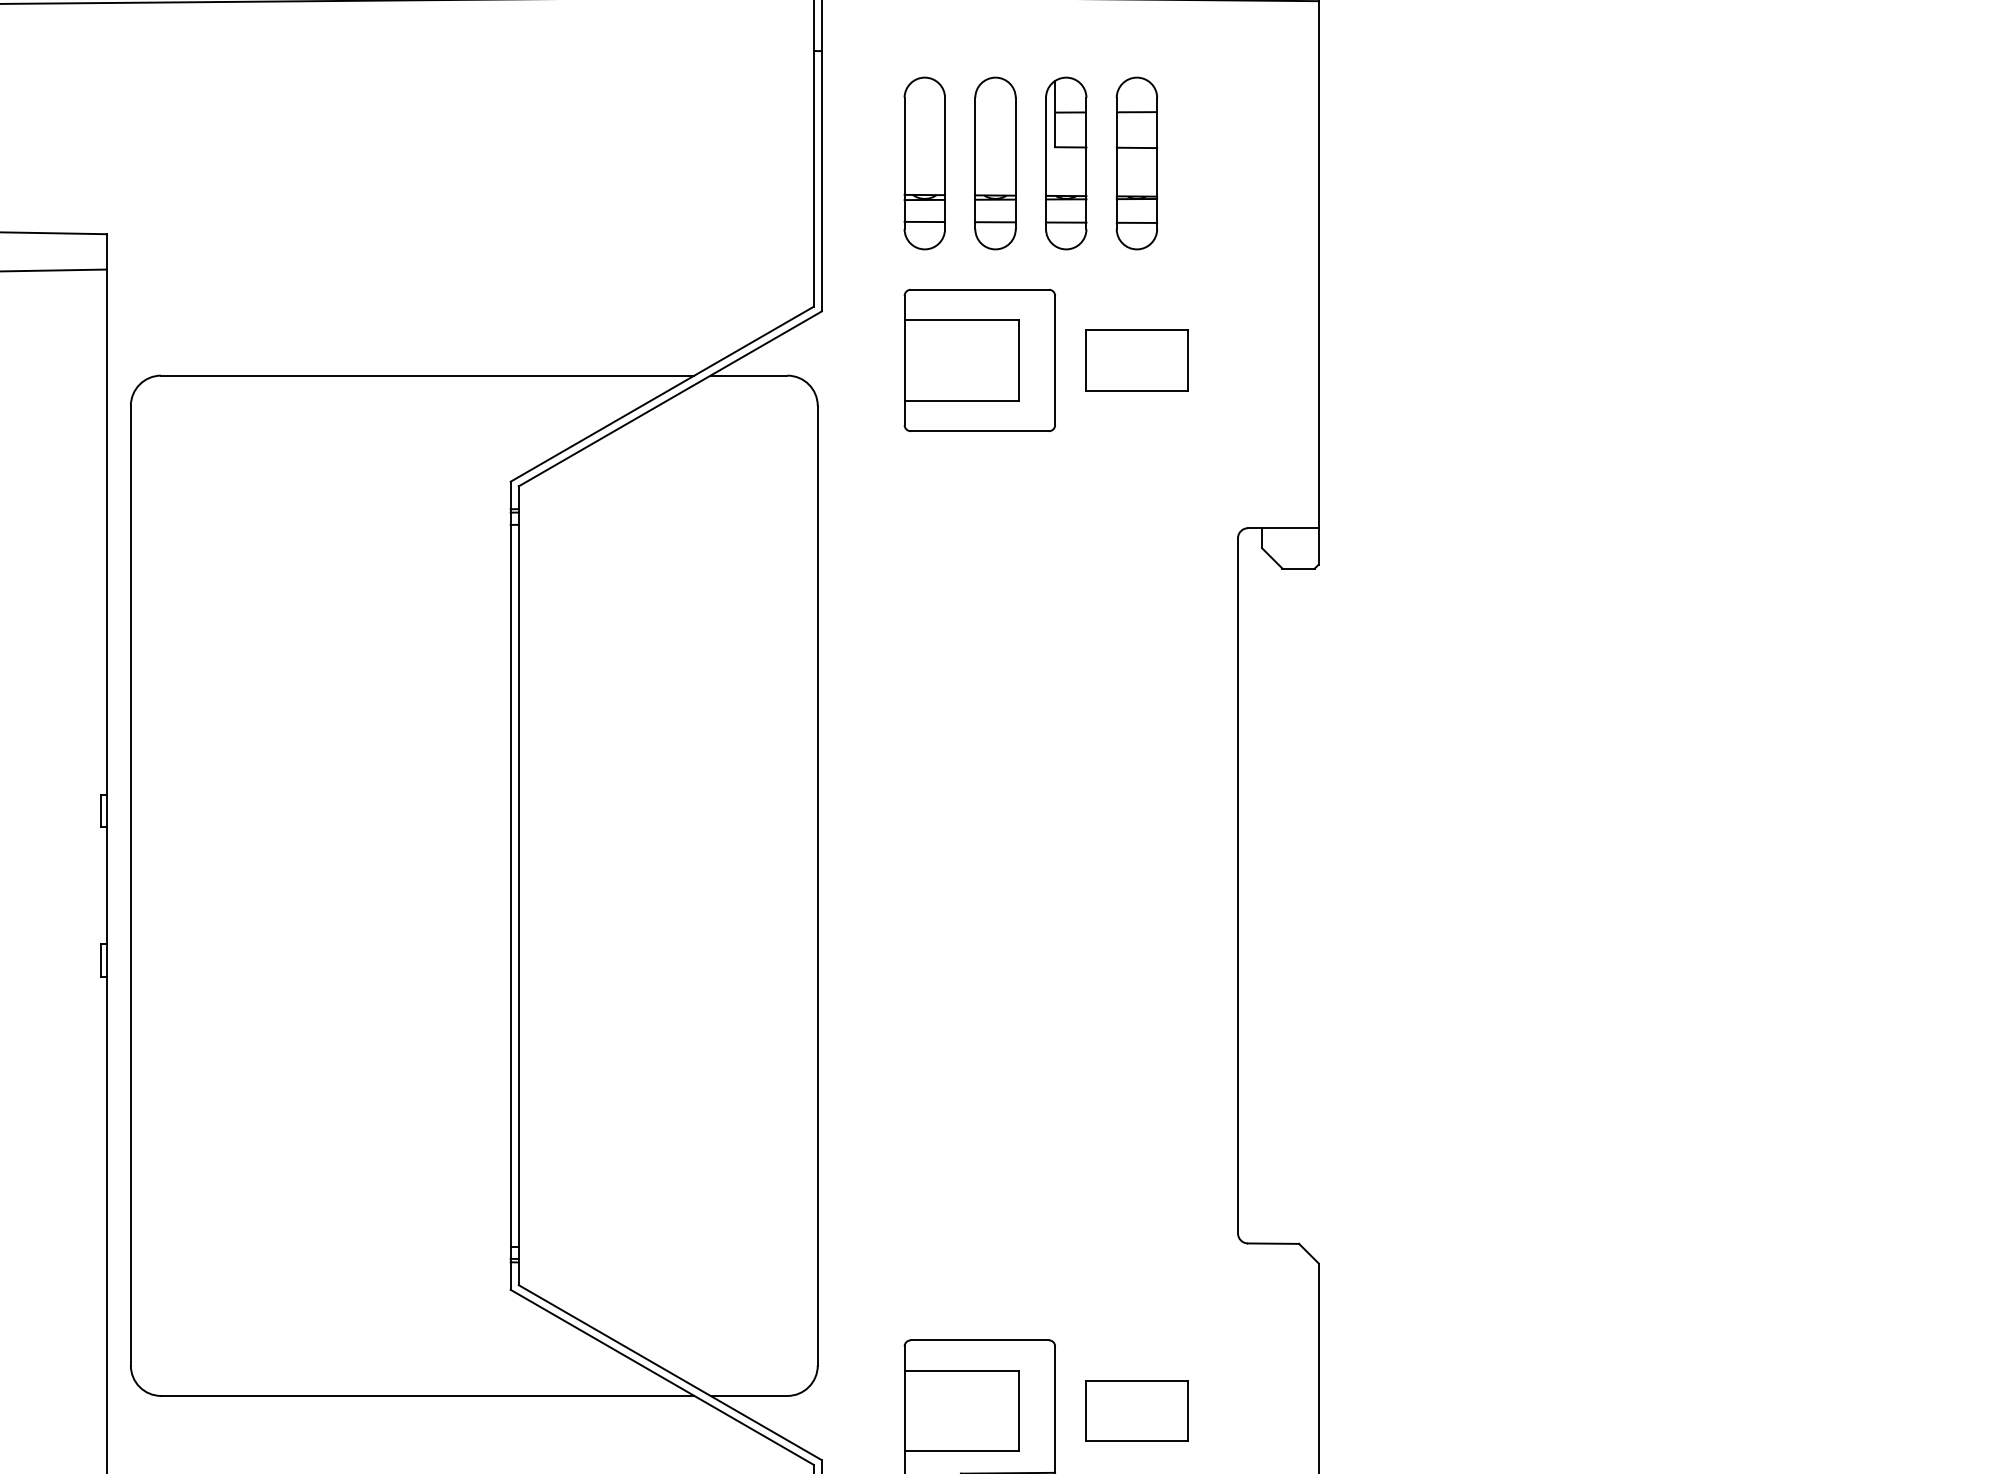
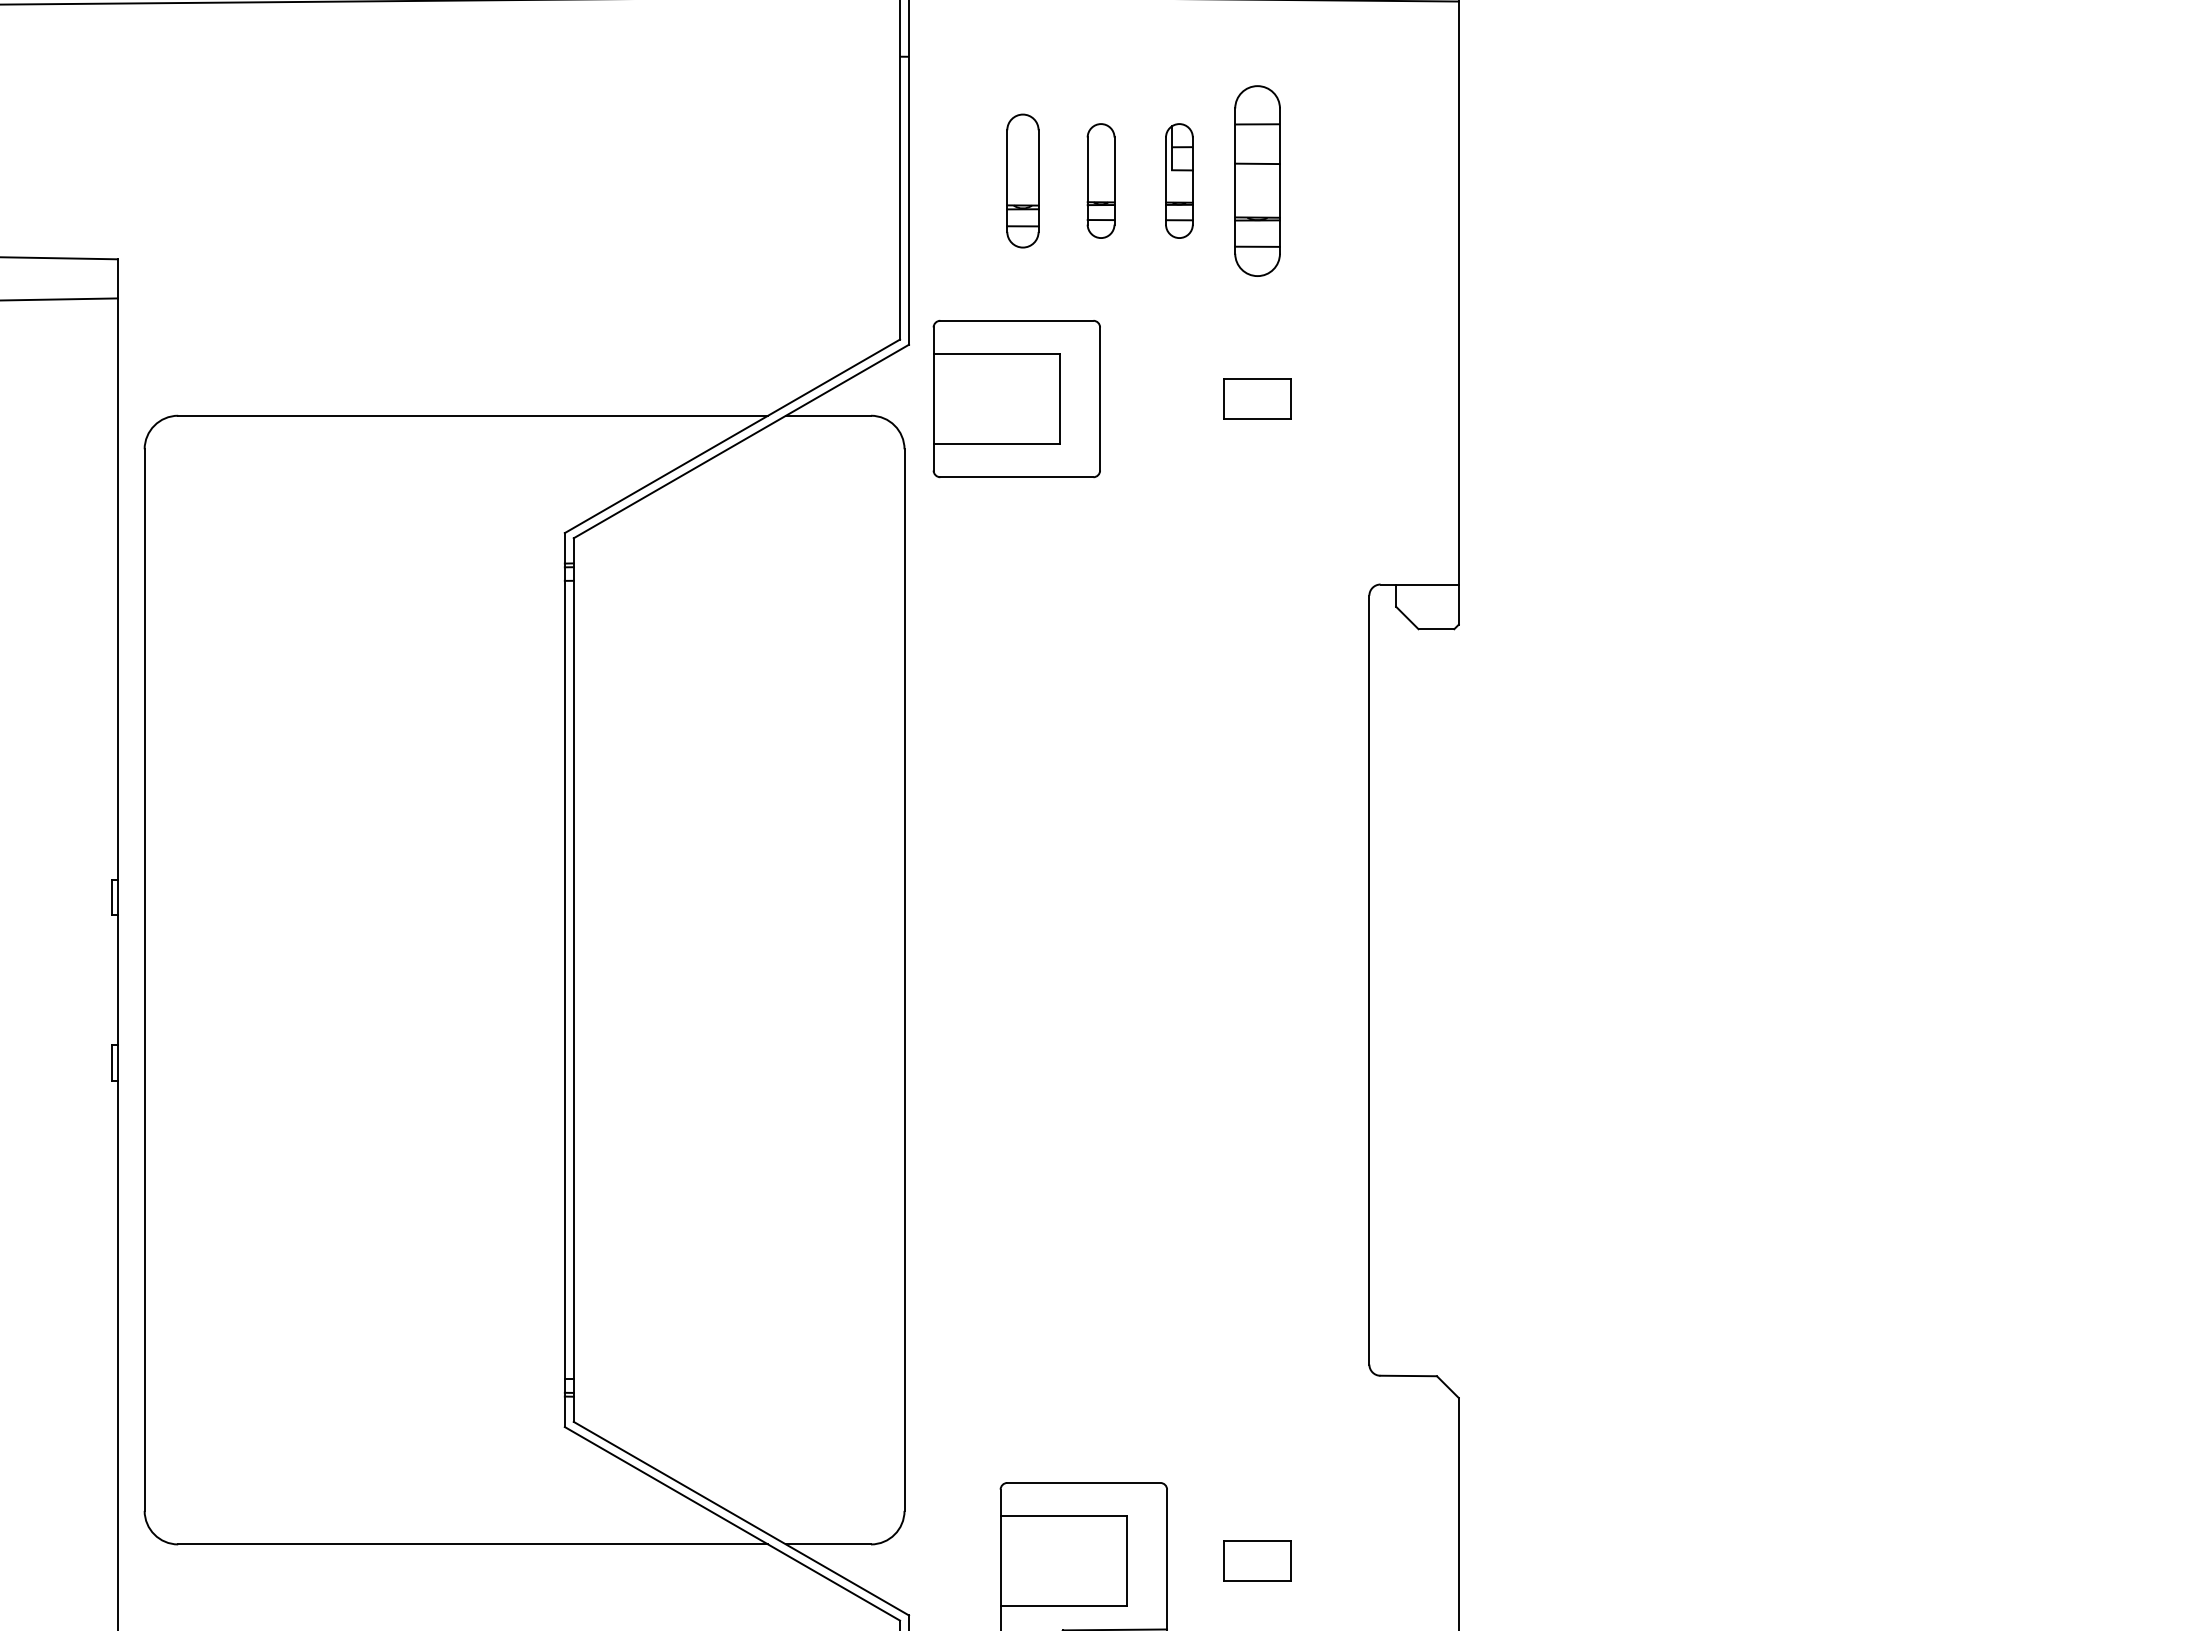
part: (924, 162) -> (1022, 180), size x0.7
part: (994, 162) -> (1100, 180), size x0.6
part: (1066, 162) -> (1179, 180), size x0.6
part: (979, 360) -> (1016, 399), moved
part: (1136, 360) -> (1257, 398), size x0.6
part: (1136, 1411) -> (1257, 1561), size x0.6

